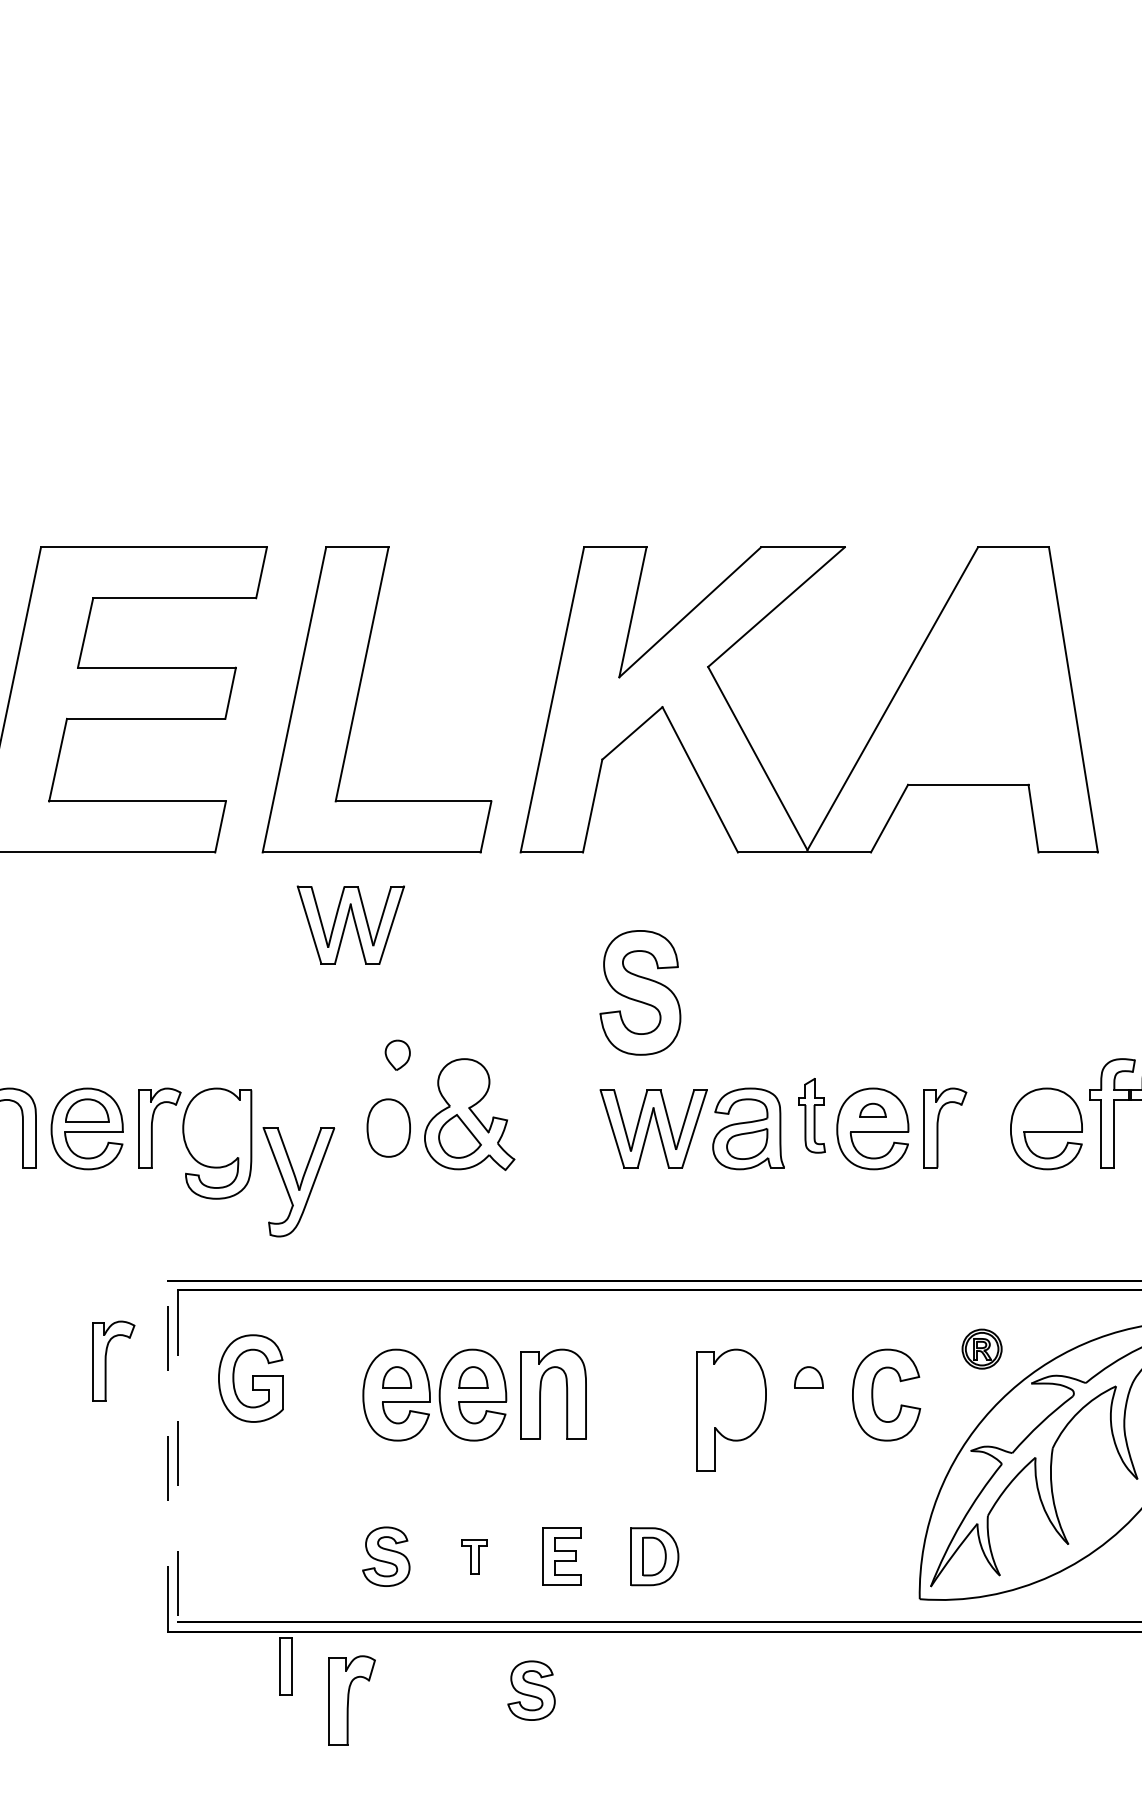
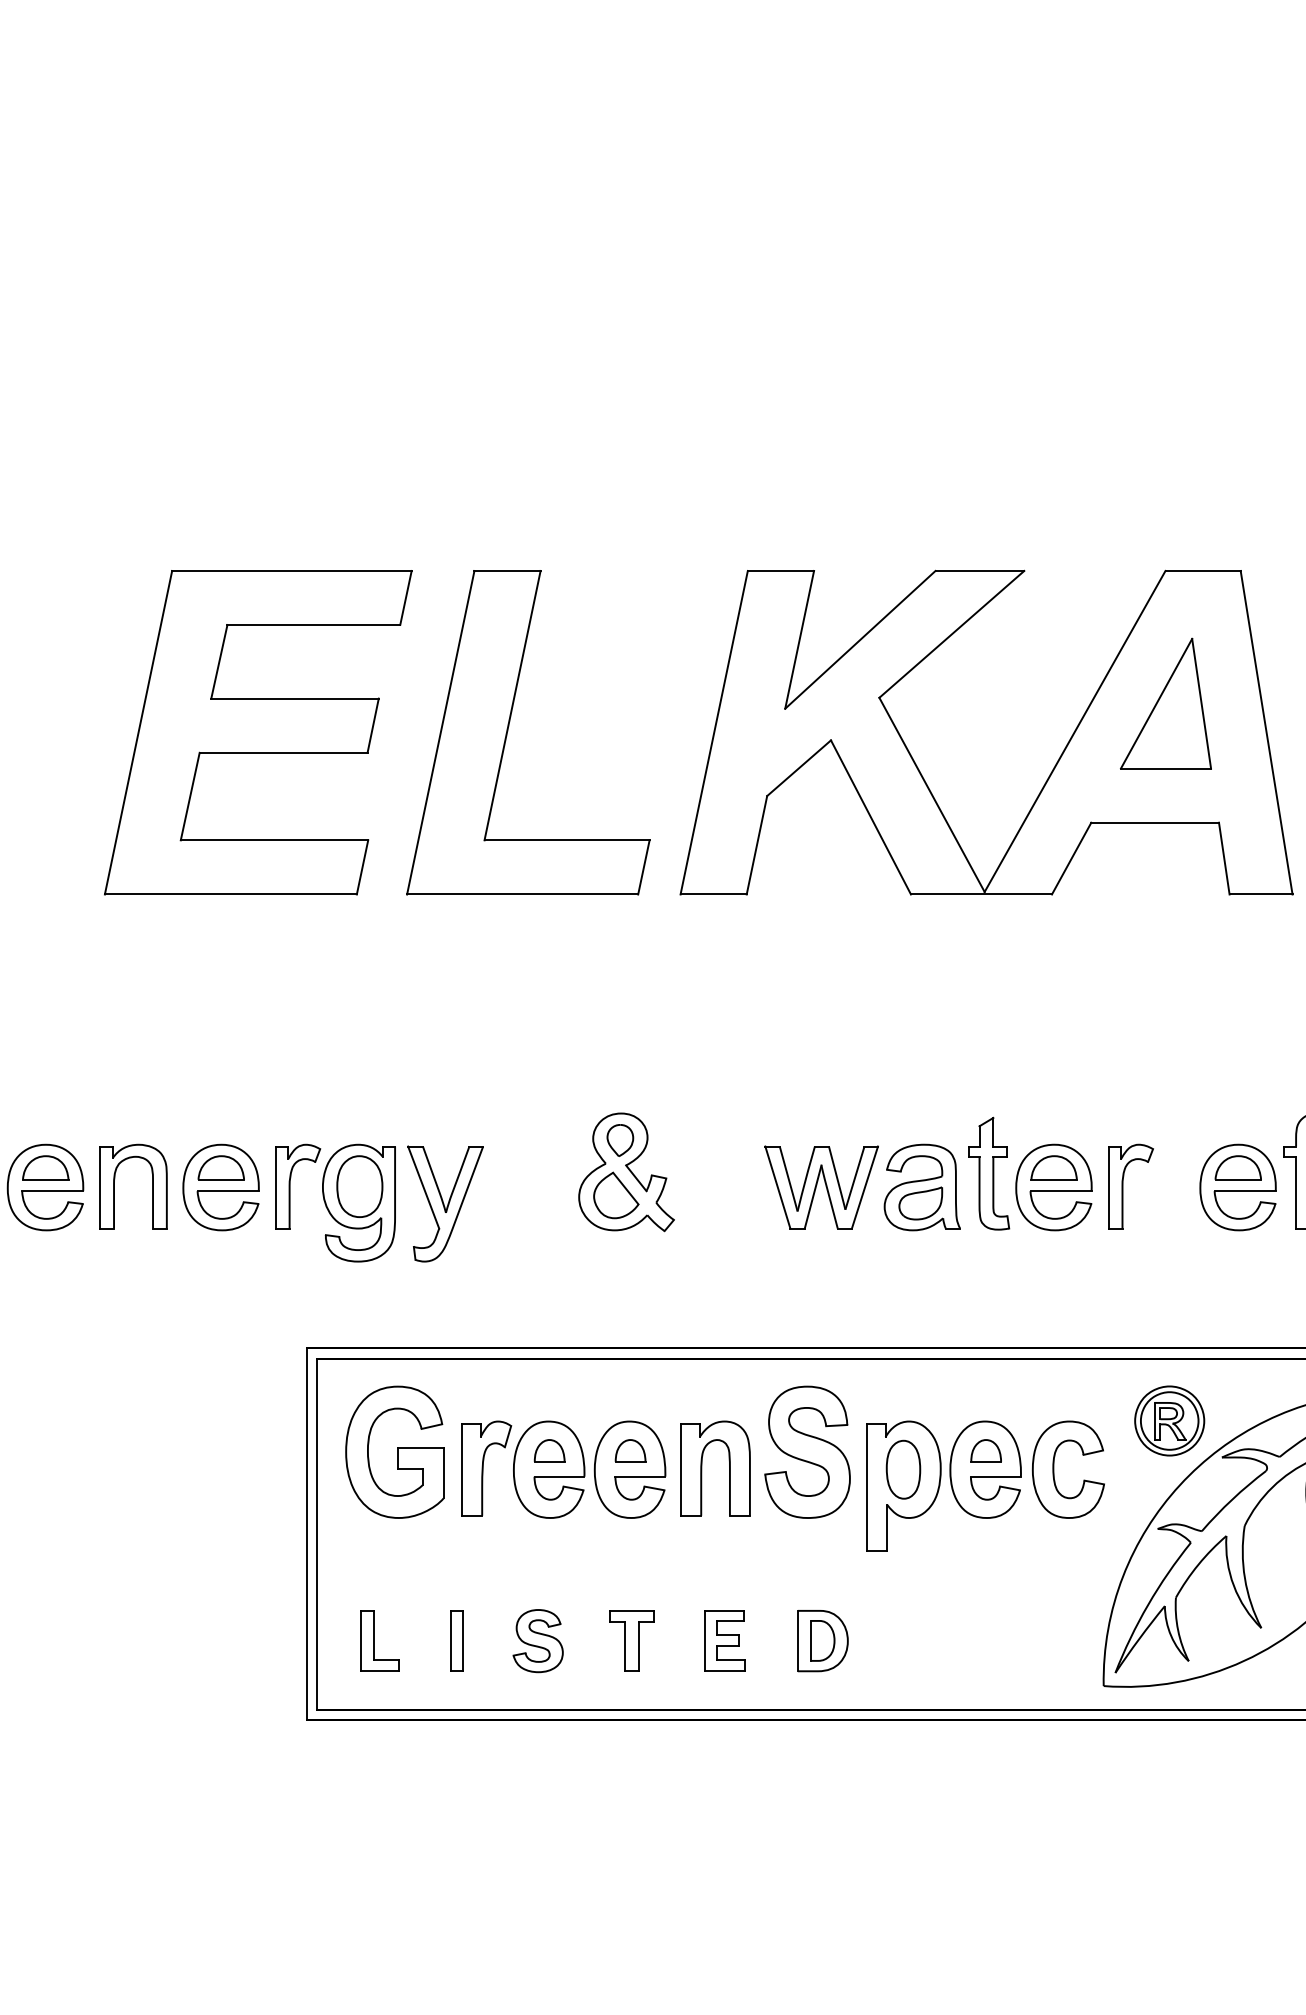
part: (978, 672) -> (1165, 703), added
part: (350, 925) -> (500, 971), removed
part: (640, 992) -> (807, 1451), moved
part: (397, 1055) -> (620, 1140), moved
part: (872, 1110) -> (1053, 1167), size x1.67
part: (1045, 1110) -> (1237, 1167), added
part: (812, 1115) -> (989, 1173), size x1.43
part: (388, 1127) -> (359, 1186), moved
part: (298, 1181) -> (445, 1203), moved
part: (981, 1348) -> (1169, 1420), size x1.67
part: (106, 1360) -> (241, 1433), removed
part: (250, 1377) -> (394, 1451), size x1.43
part: (730, 1394) -> (903, 1469), added
part: (808, 1394) -> (985, 1469), added
line: (167, 1455) -> (306, 1533), dashed -> solid
line: (177, 1456) -> (316, 1534), dashed -> solid
part: (236, 1556) -> (379, 1640), added
part: (474, 1556) -> (631, 1640), size x1.67
part: (285, 1665) -> (456, 1640), moved
part: (530, 1691) -> (691, 1783), removed
part: (351, 1700) -> (486, 1468), moved

